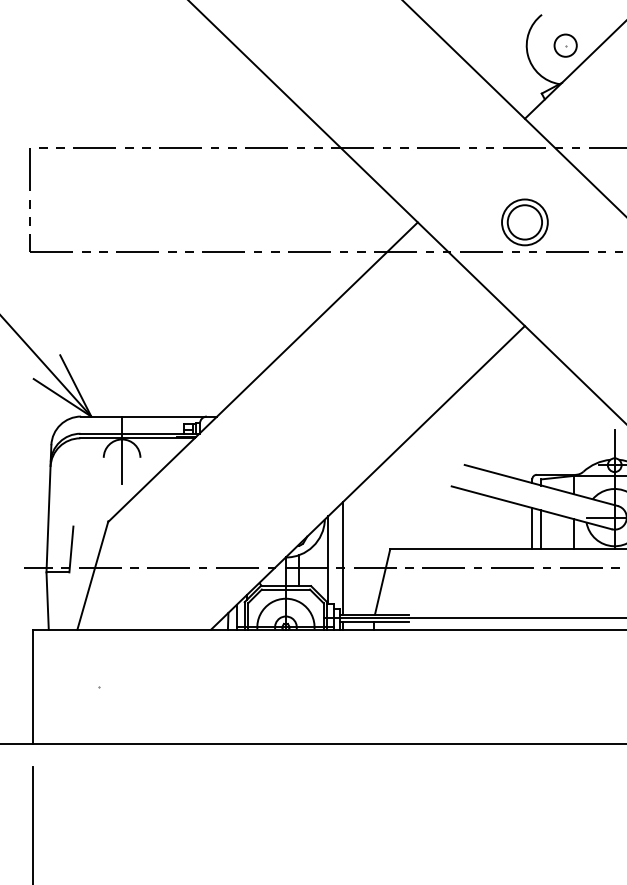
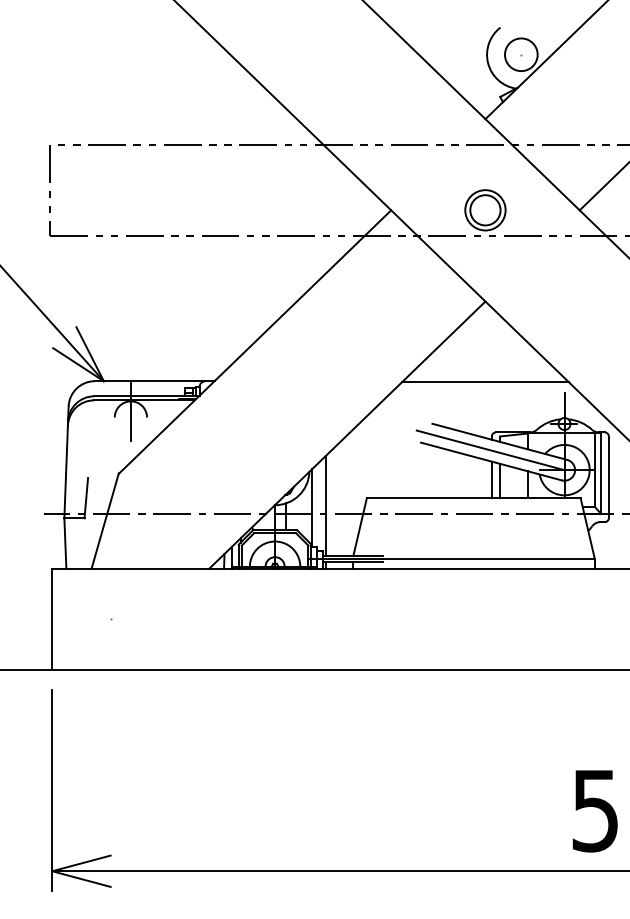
circle: (564, 45) -> (520, 54), size x1.67
line: (524, 418) -> (485, 382), added
line: (530, 495) -> (490, 450), added

